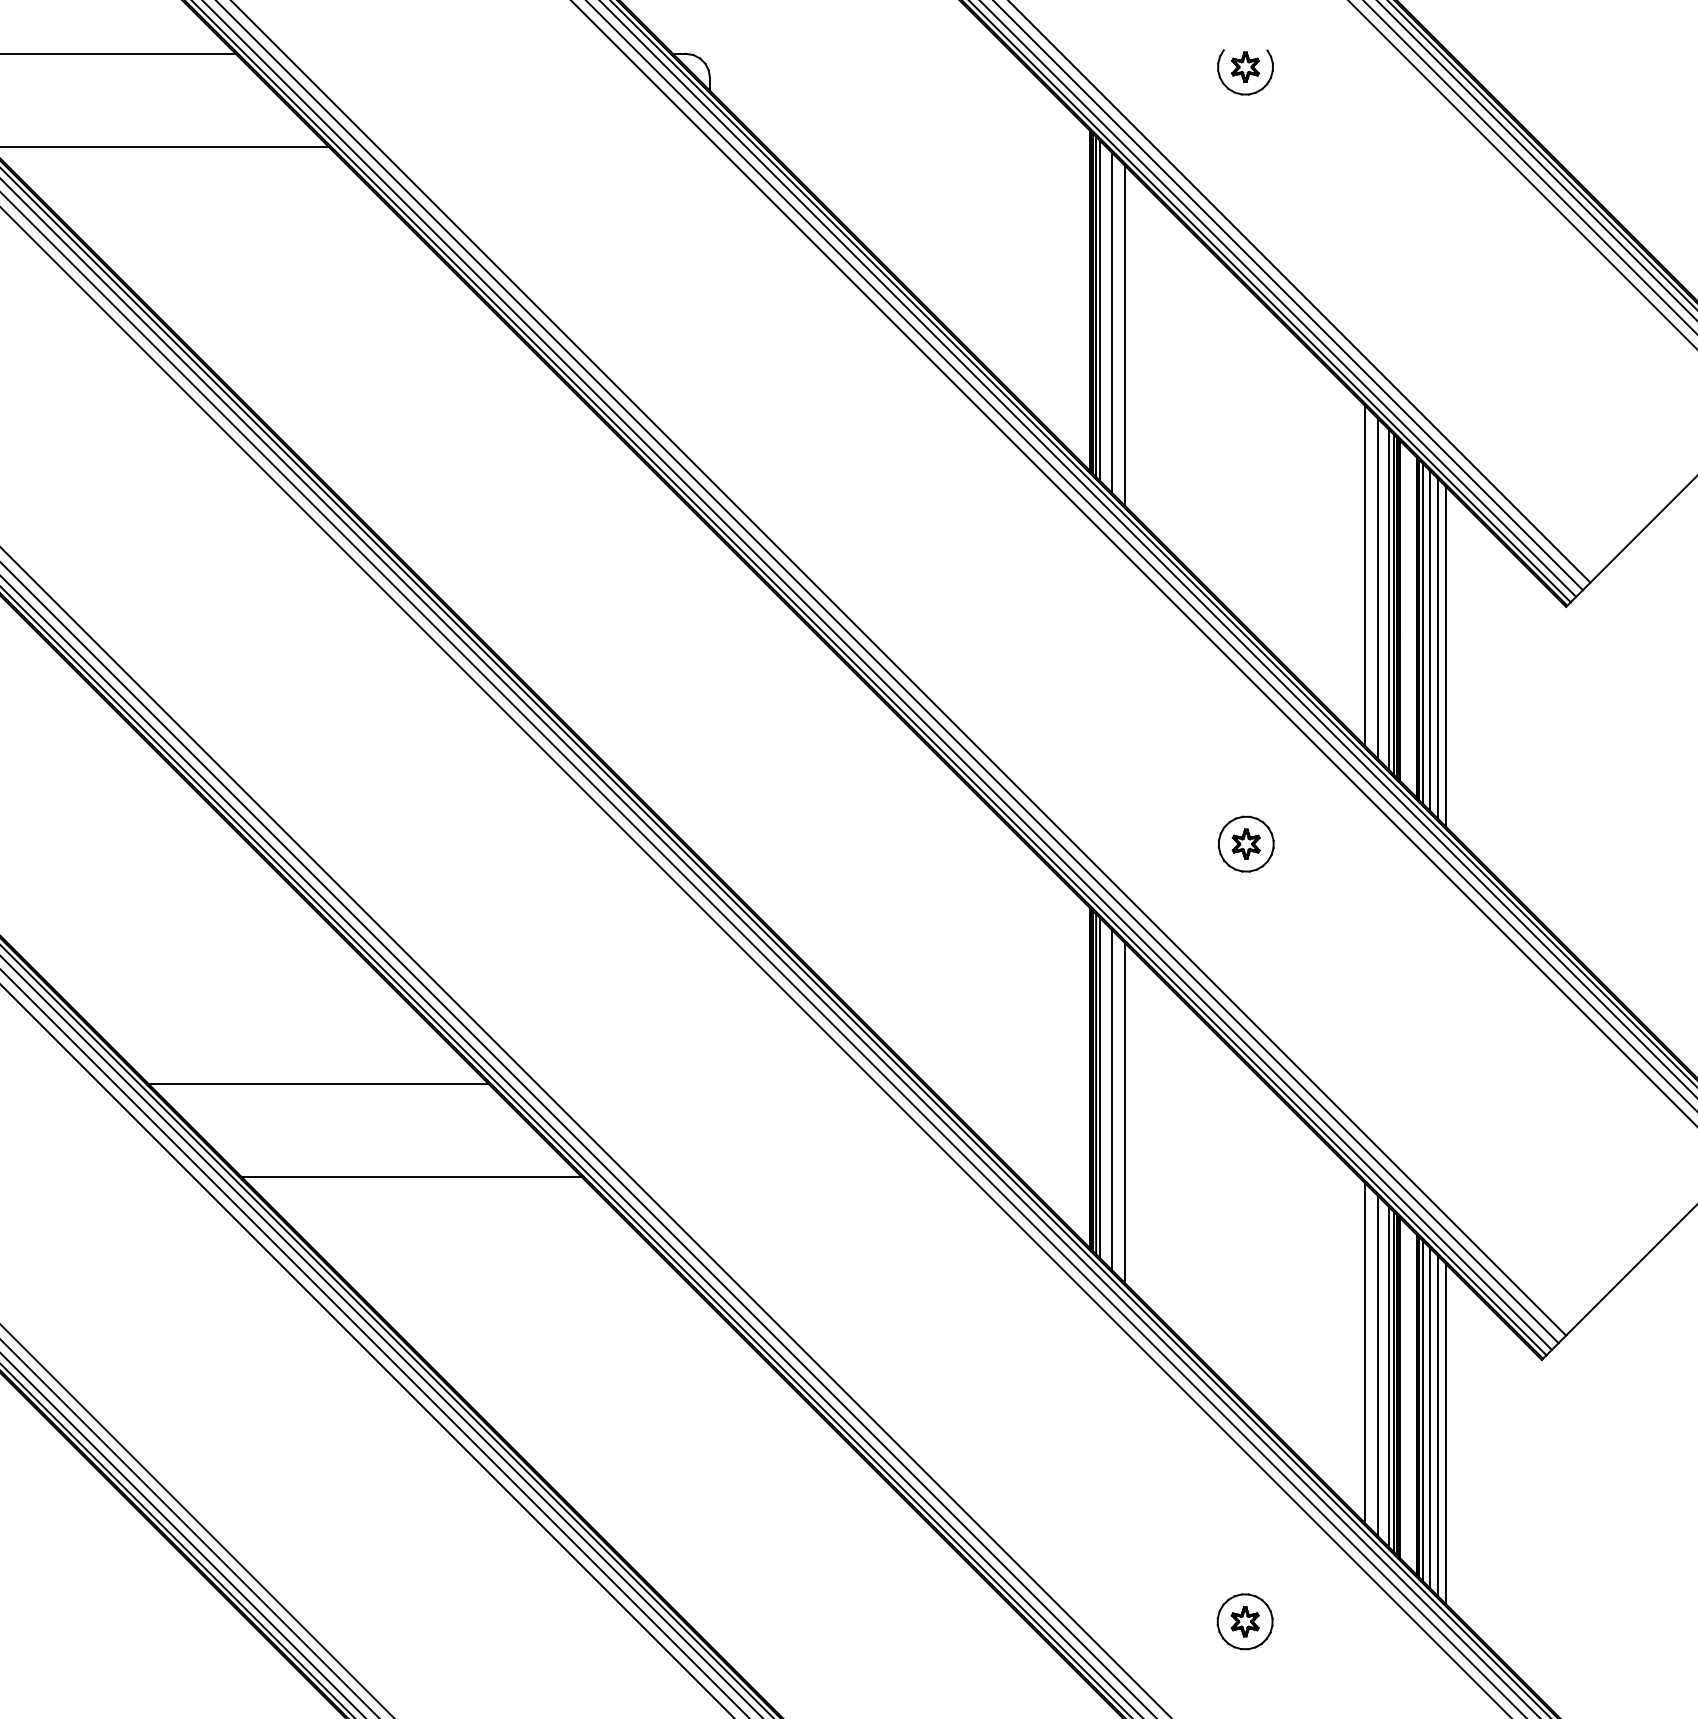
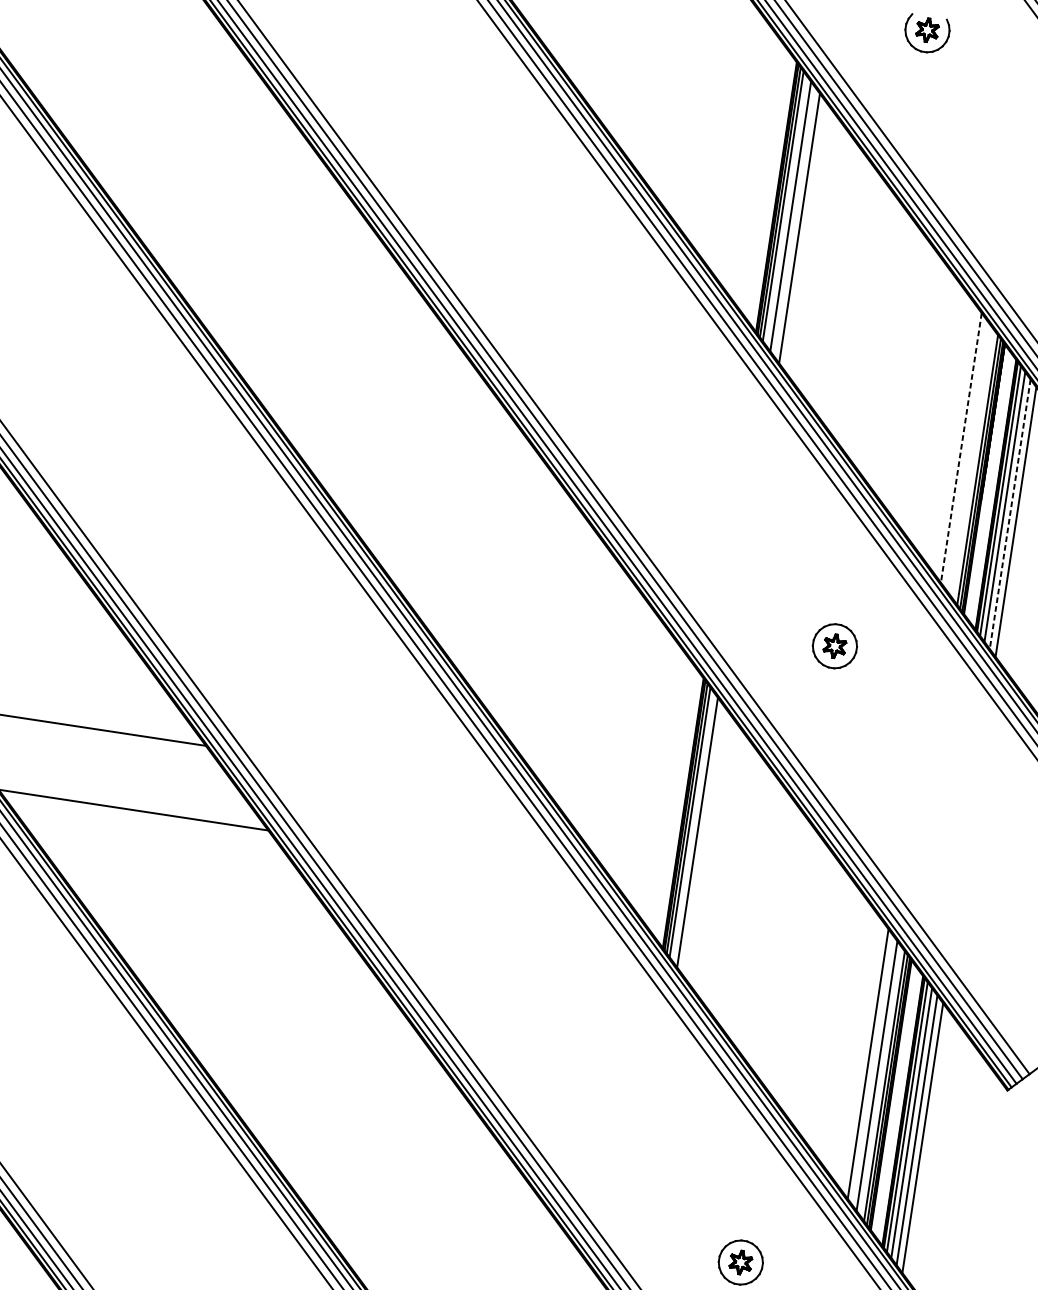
line: (1365, 576) -> (961, 448), solid -> dashed
line: (1378, 589) -> (970, 460), removed
line: (1437, 649) -> (1009, 514), solid -> dashed
line: (1124, 1112) -> (706, 844), removed

